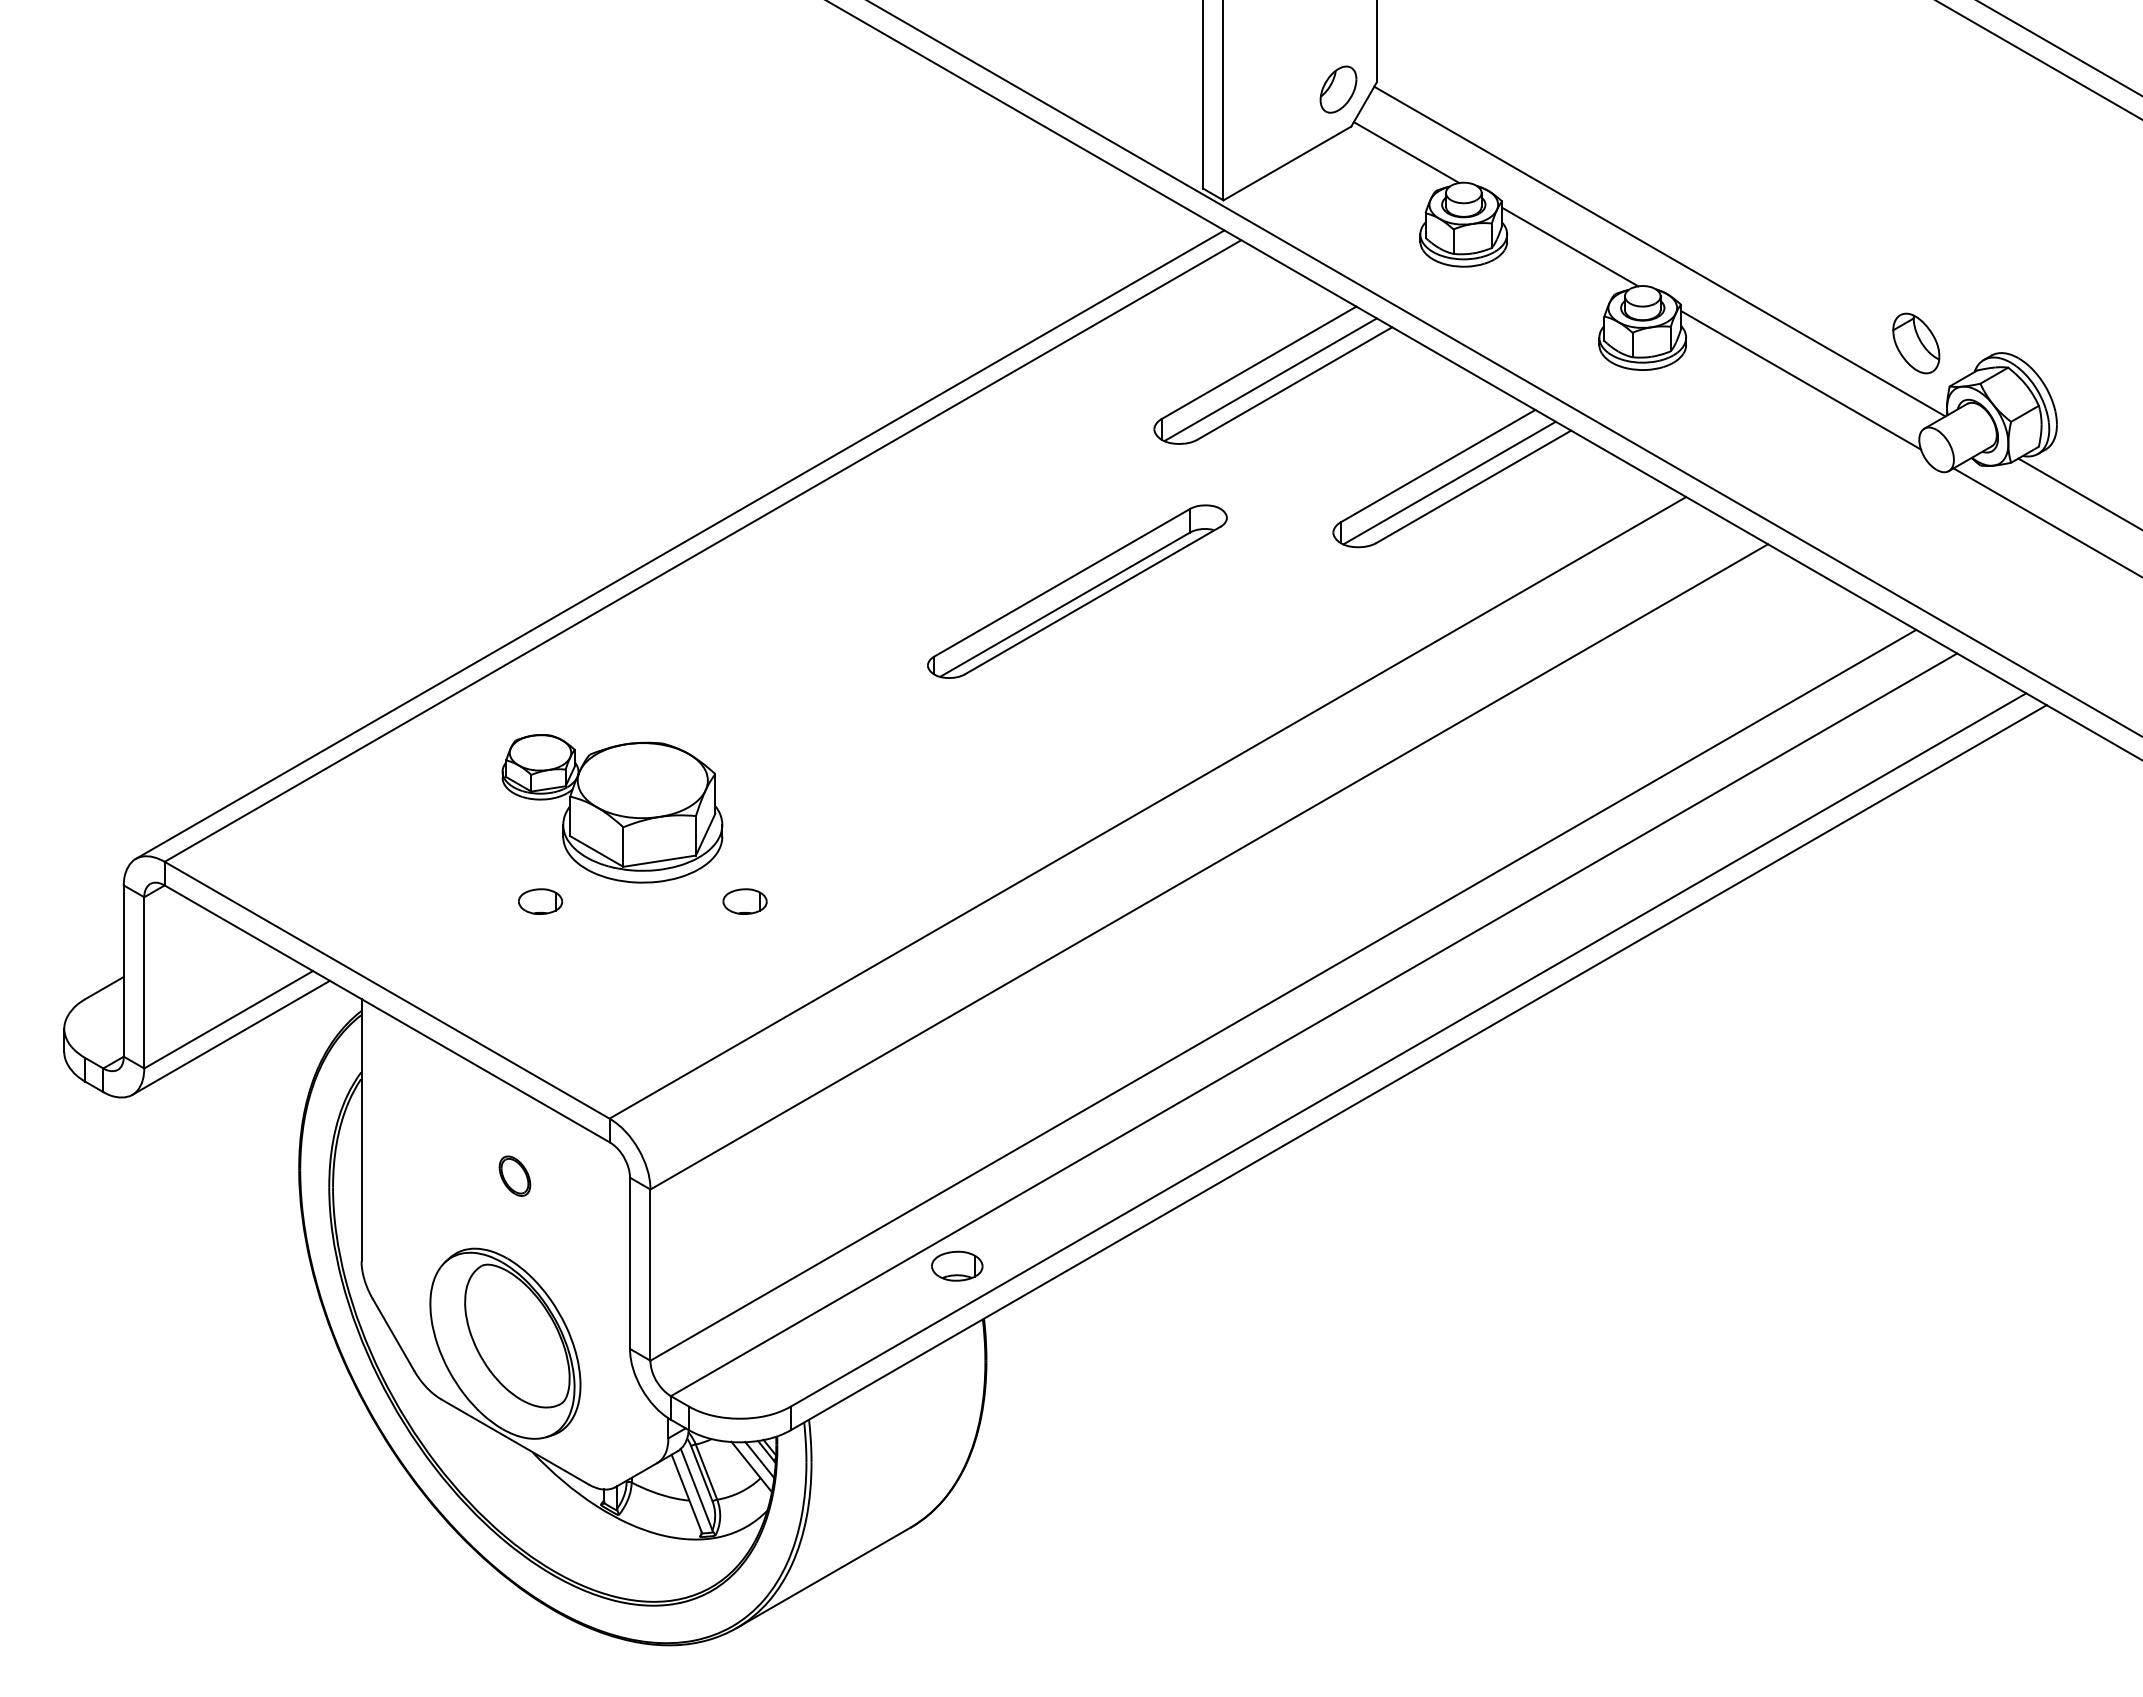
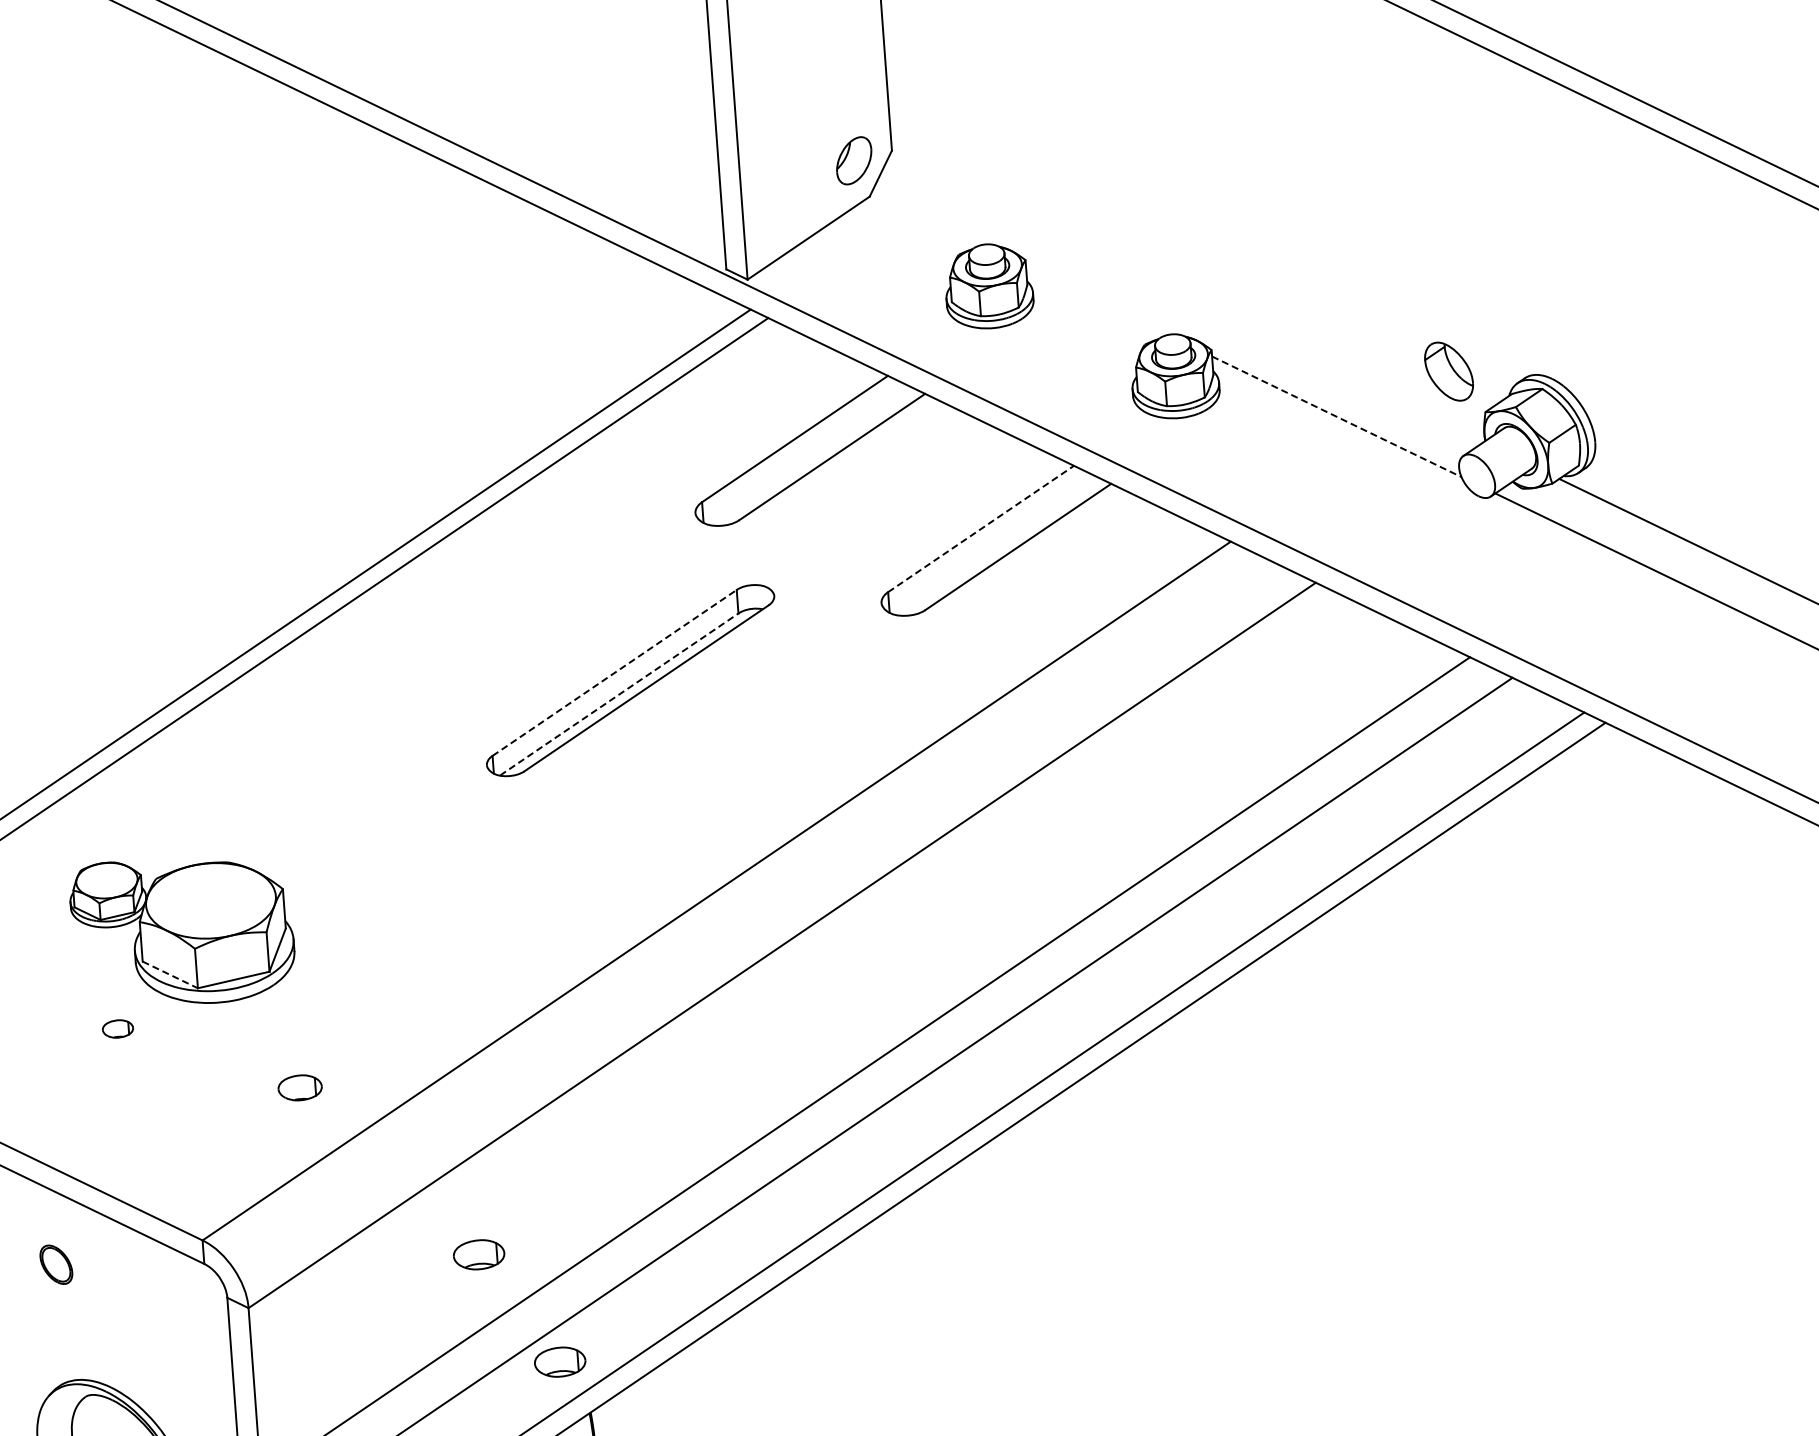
line: (1406, 152) -> (926, 218), removed
line: (1570, 246) -> (1097, 300), removed
line: (1659, 251) -> (1186, 298), removed
line: (1270, 379) -> (807, 454), removed
line: (1801, 380) -> (1337, 416), solid -> dashed
line: (1438, 465) -> (981, 528), solid -> dashed
line: (1449, 482) -> (993, 544), removed
line: (1062, 582) -> (615, 672), solid -> dashed
line: (1065, 604) -> (619, 694), solid -> dashed
line: (596, 851) -> (170, 974), solid -> dashed
part: (540, 901) -> (117, 1028), size x0.7
part: (744, 901) -> (299, 1087), moved
part: (884, 1152) -> (479, 1254), added
part: (514, 1175) -> (55, 1264), moved

